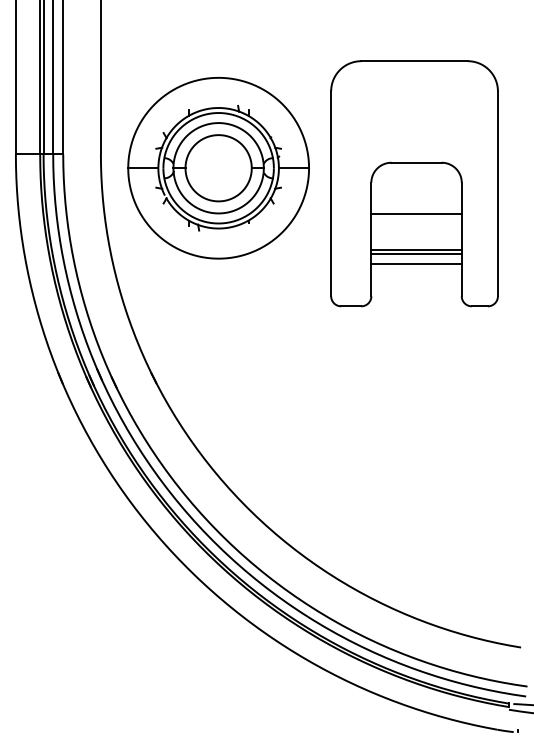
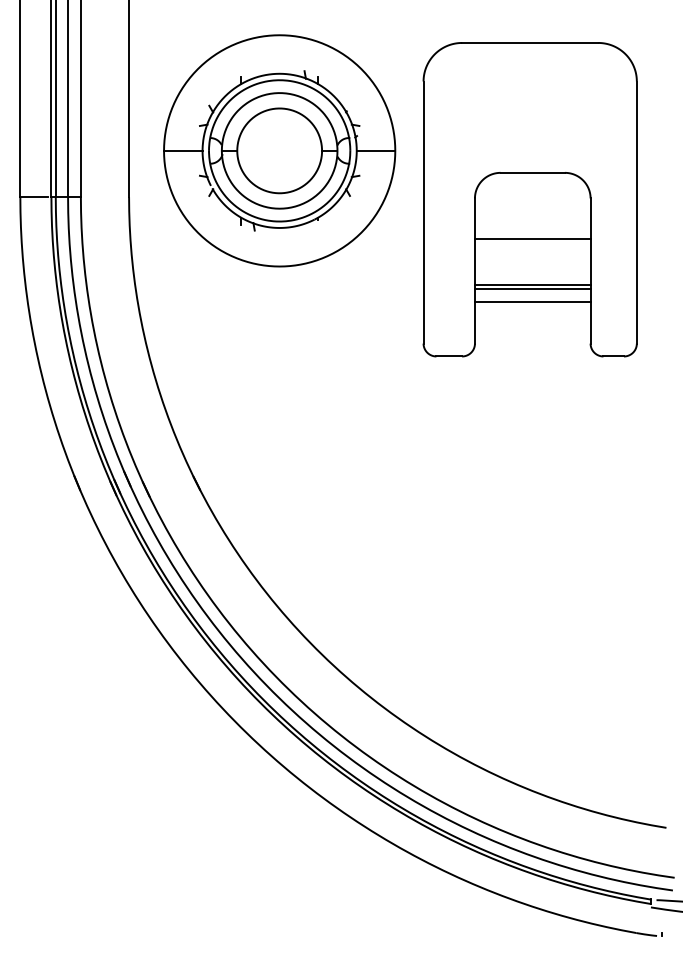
part: (218, 167) -> (279, 150), moved
part: (413, 183) -> (529, 199), moved

